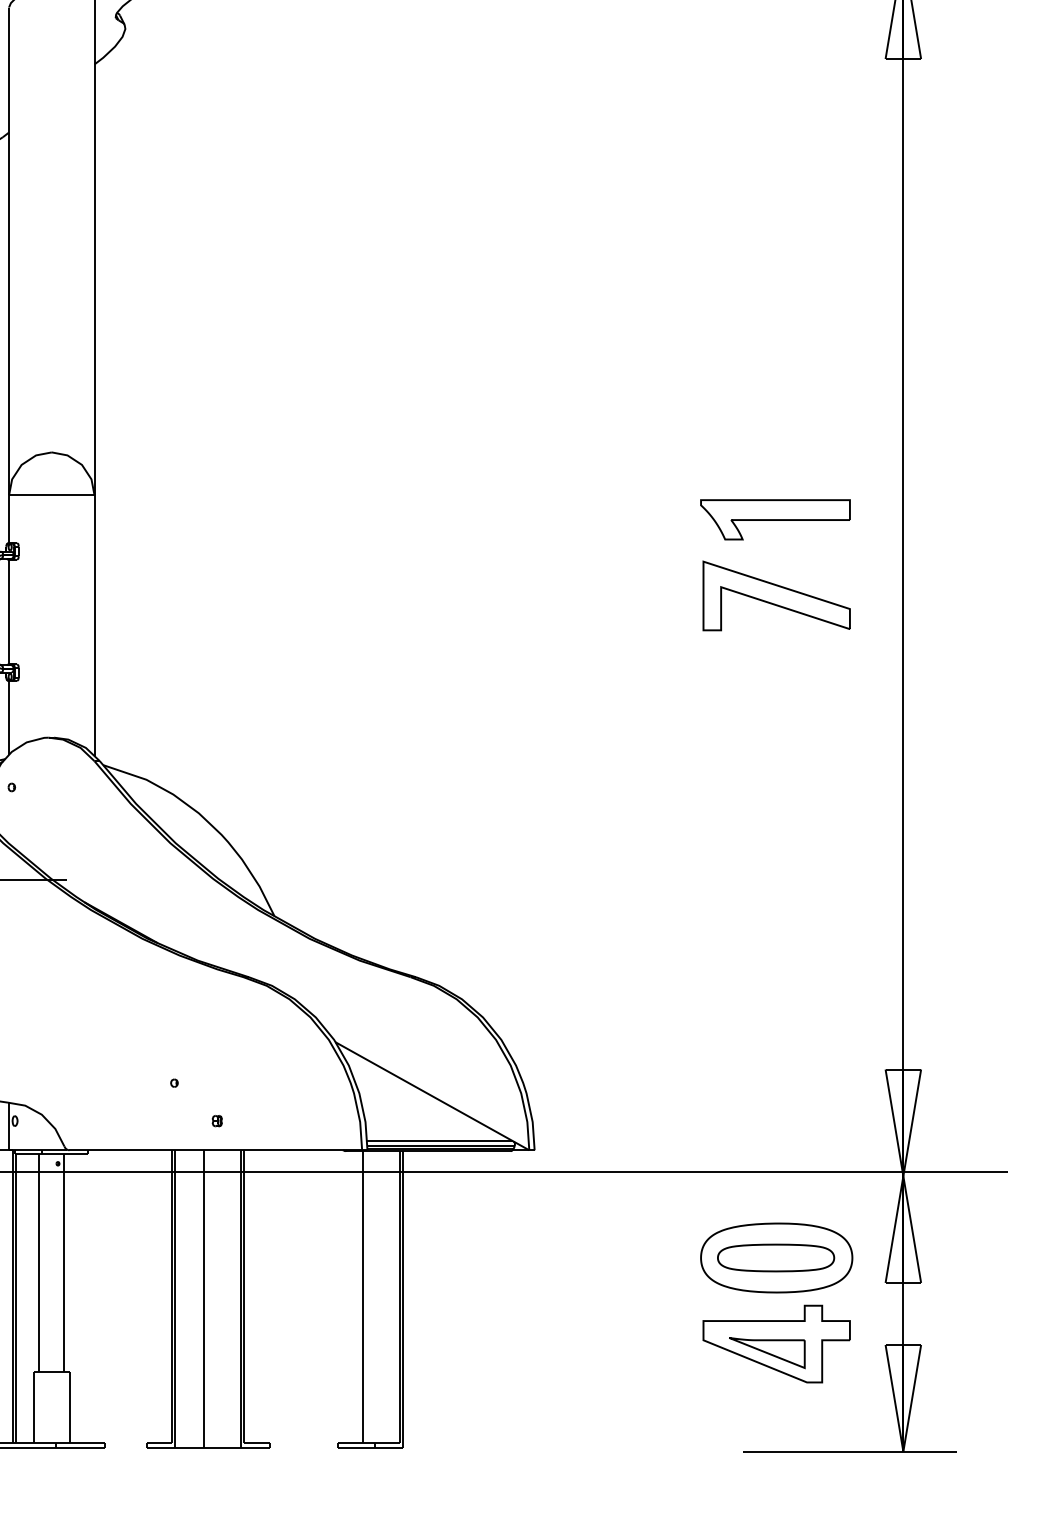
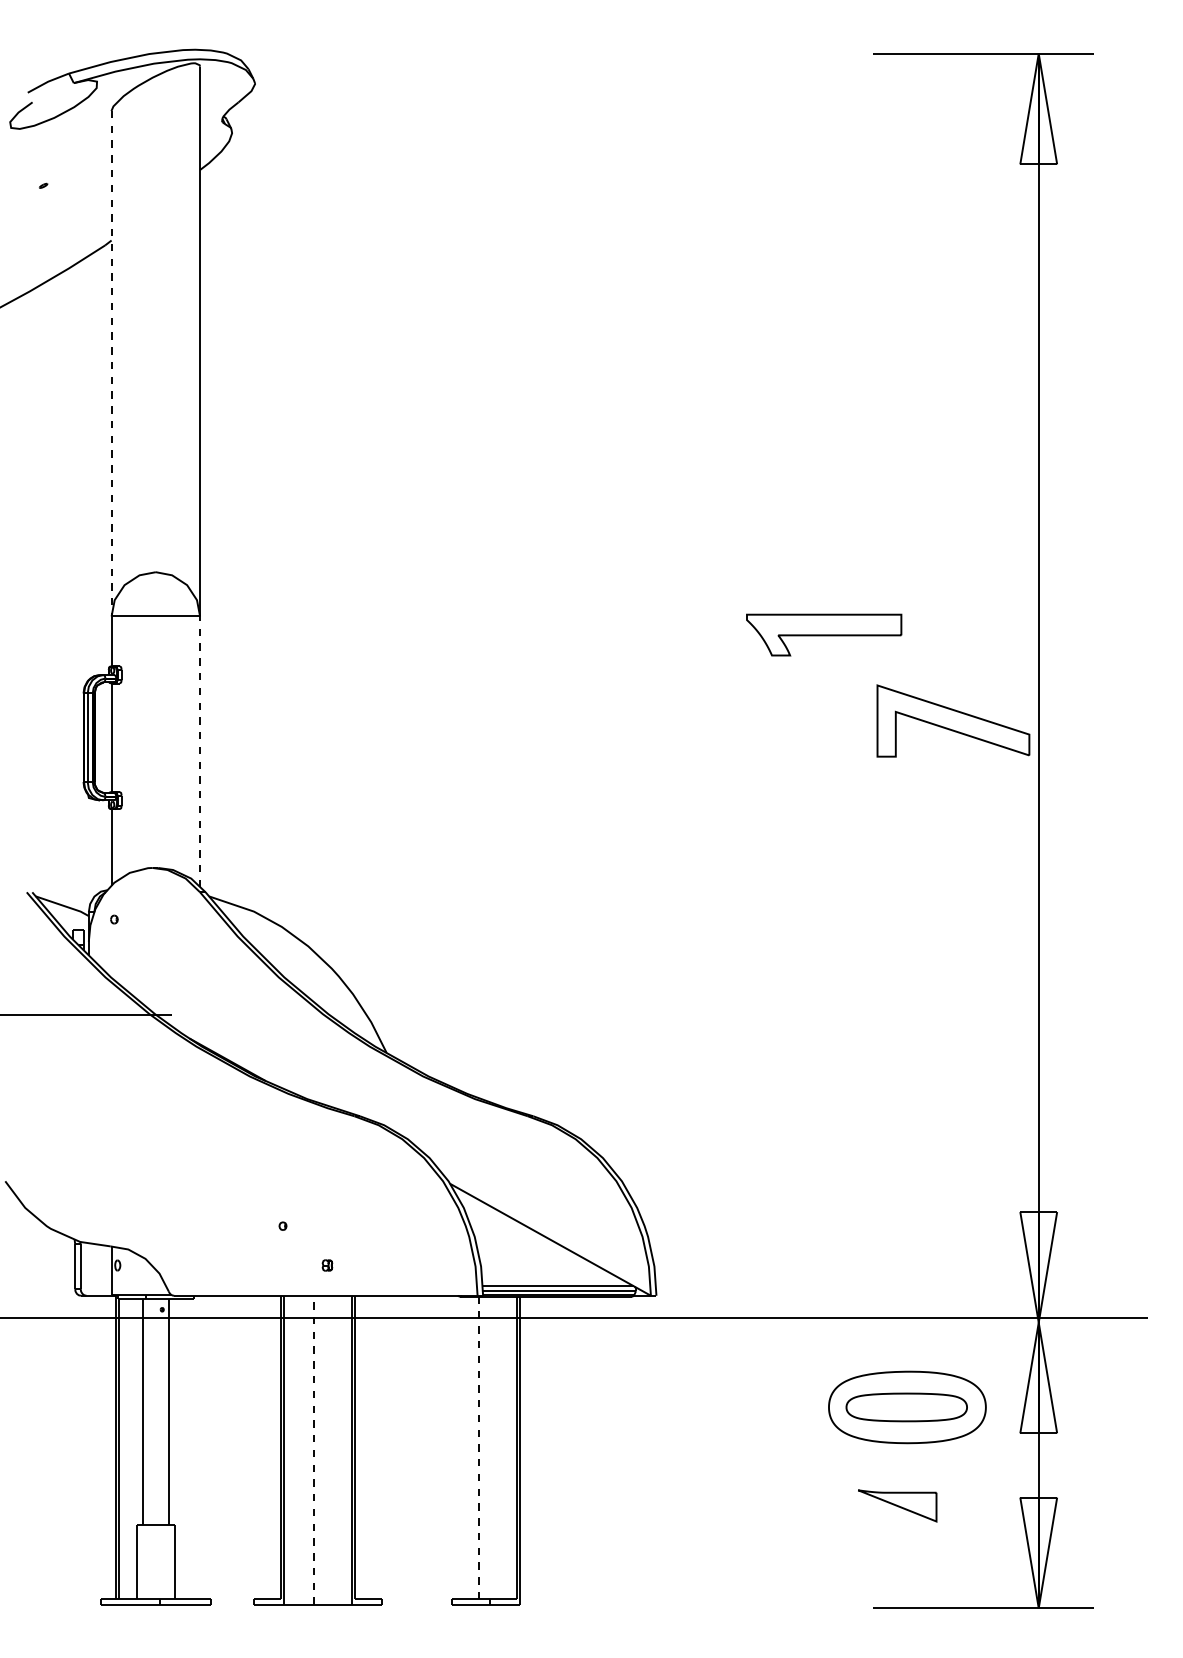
line: (9, 251) -> (111, 363), solid -> dashed
part: (775, 519) -> (824, 634), moved
part: (776, 595) -> (953, 720), moved
line: (94, 625) -> (200, 751), solid -> dashed
line: (363, 1296) -> (478, 1447), solid -> dashed
line: (203, 1298) -> (313, 1449), solid -> dashed
part: (776, 1343) -> (907, 1496), removed

